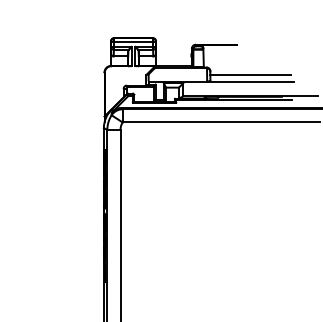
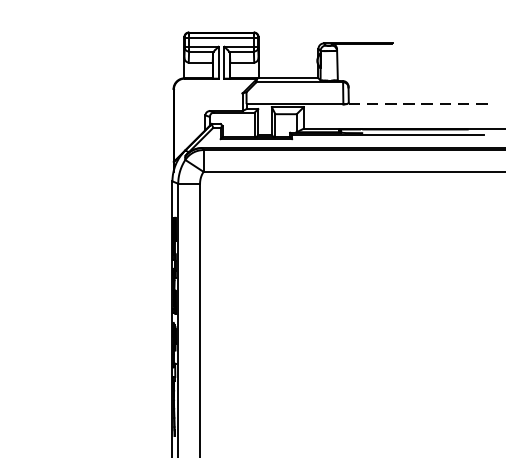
line: (250, 75) -> (415, 94), removed
line: (250, 81) -> (415, 104), solid -> dashed

